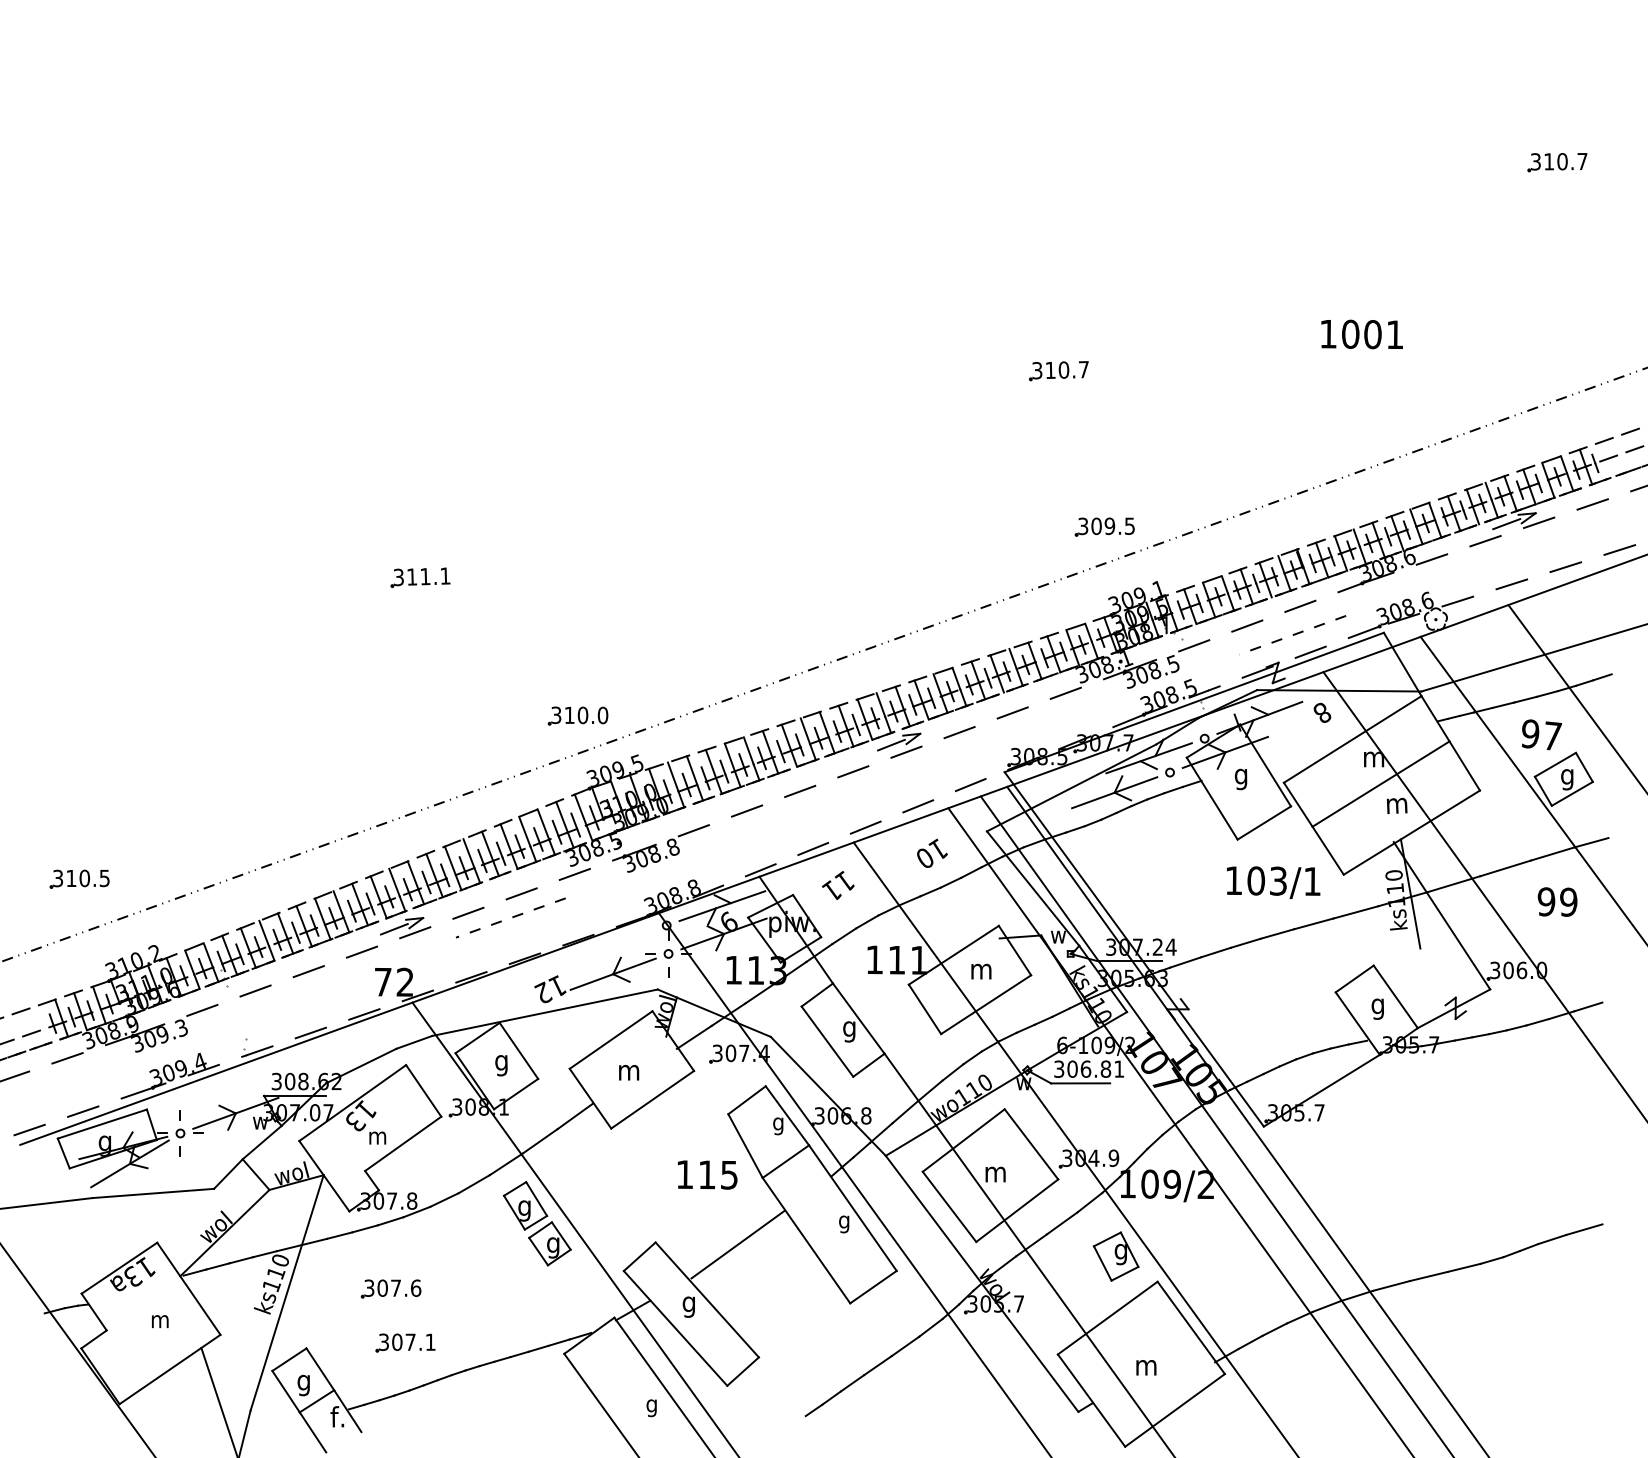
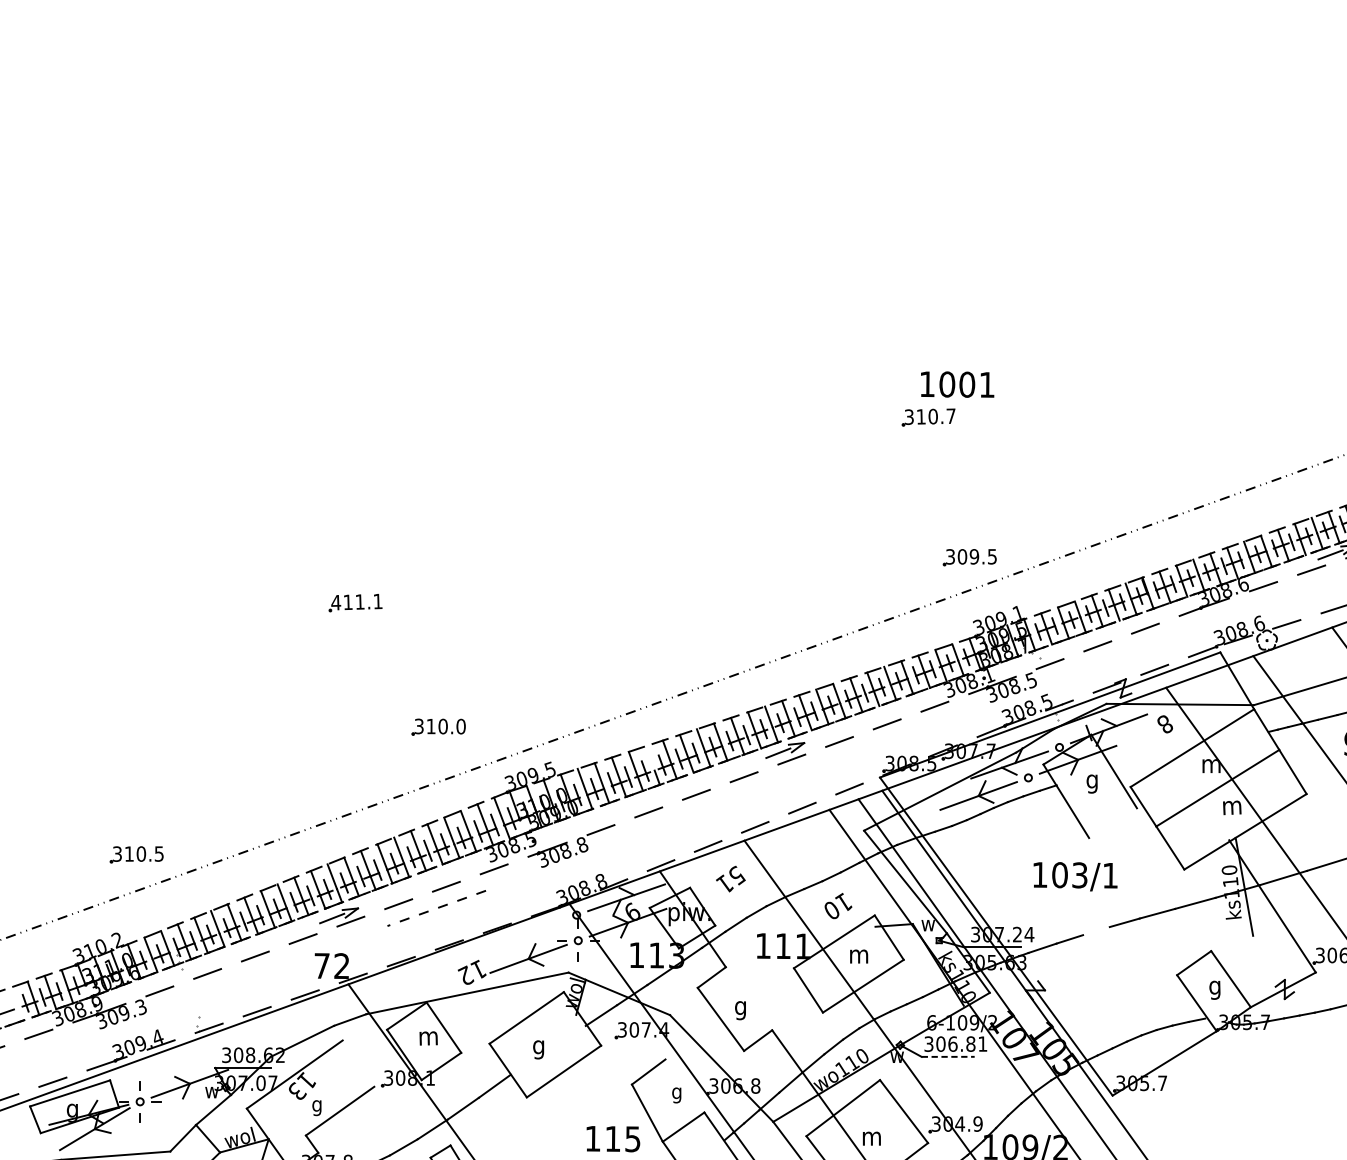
text: (1361, 334) -> (957, 384), moved
text: (398, 577) -> (335, 602), 311.1 -> 411.1
line: (1292, 634) -> (1138, 653), removed
part: (577, 715) -> (438, 726), moved
line: (748, 750) -> (650, 758), removed
line: (1264, 822) -> (1113, 822), removed
text: (932, 852) -> (838, 905), moved
part: (79, 878) -> (136, 854), moved
text: (845, 881) -> (737, 875), 11 -> 51
text: (1273, 882) -> (1075, 876), moved
line: (1245, 942) -> (1096, 930), removed
line: (858, 1018) -> (748, 998), removed
text: (501, 1065) -> (428, 1040), g -> m
text: (628, 1075) -> (542, 1049), m -> g
line: (1080, 1083) -> (948, 1056), solid -> dashed
line: (423, 1090) -> (358, 1063), removed
line: (787, 1115) -> (685, 1085), removed
text: (377, 1140) -> (317, 1108), m -> g

